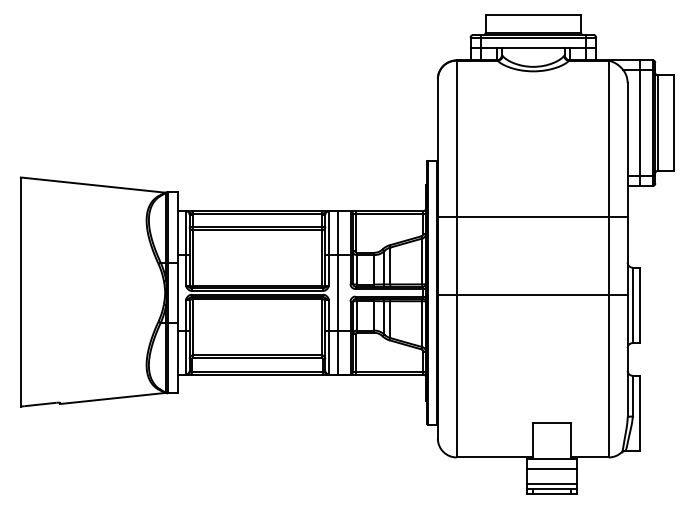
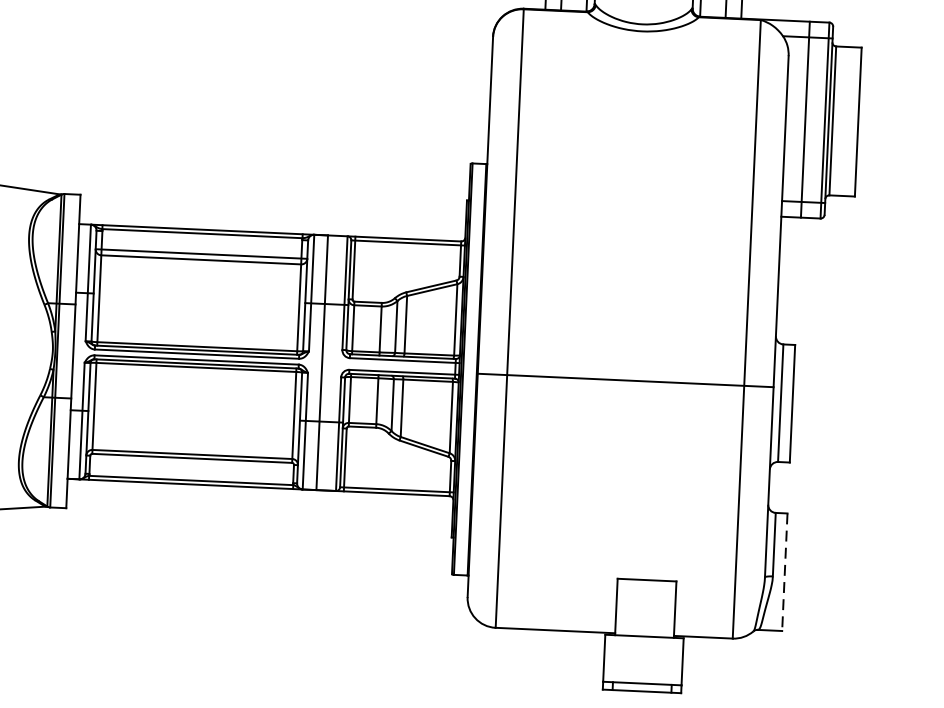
line: (532, 216) -> (630, 257), removed
line: (640, 413) -> (785, 572), solid -> dashed
line: (552, 468) -> (644, 651), removed
line: (552, 483) -> (643, 675), removed

